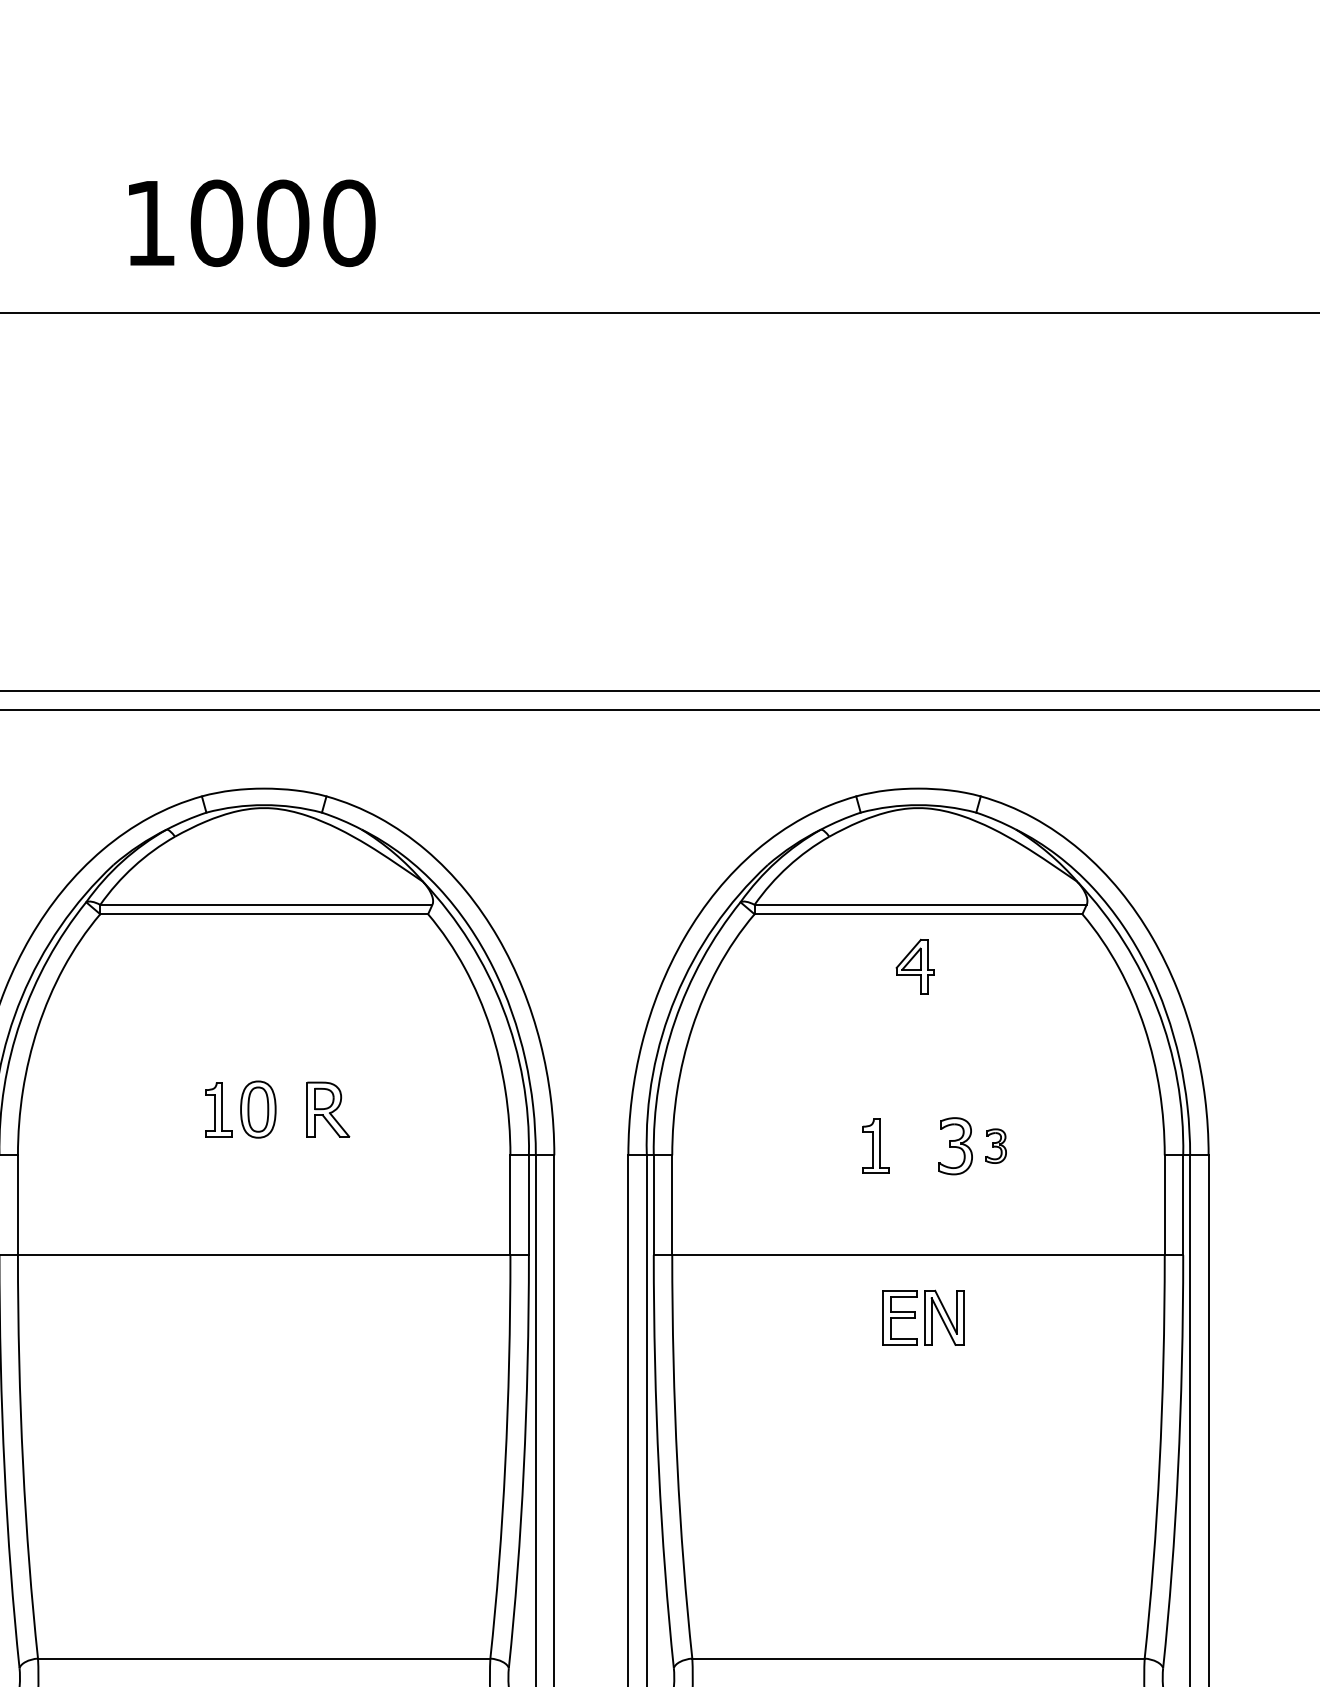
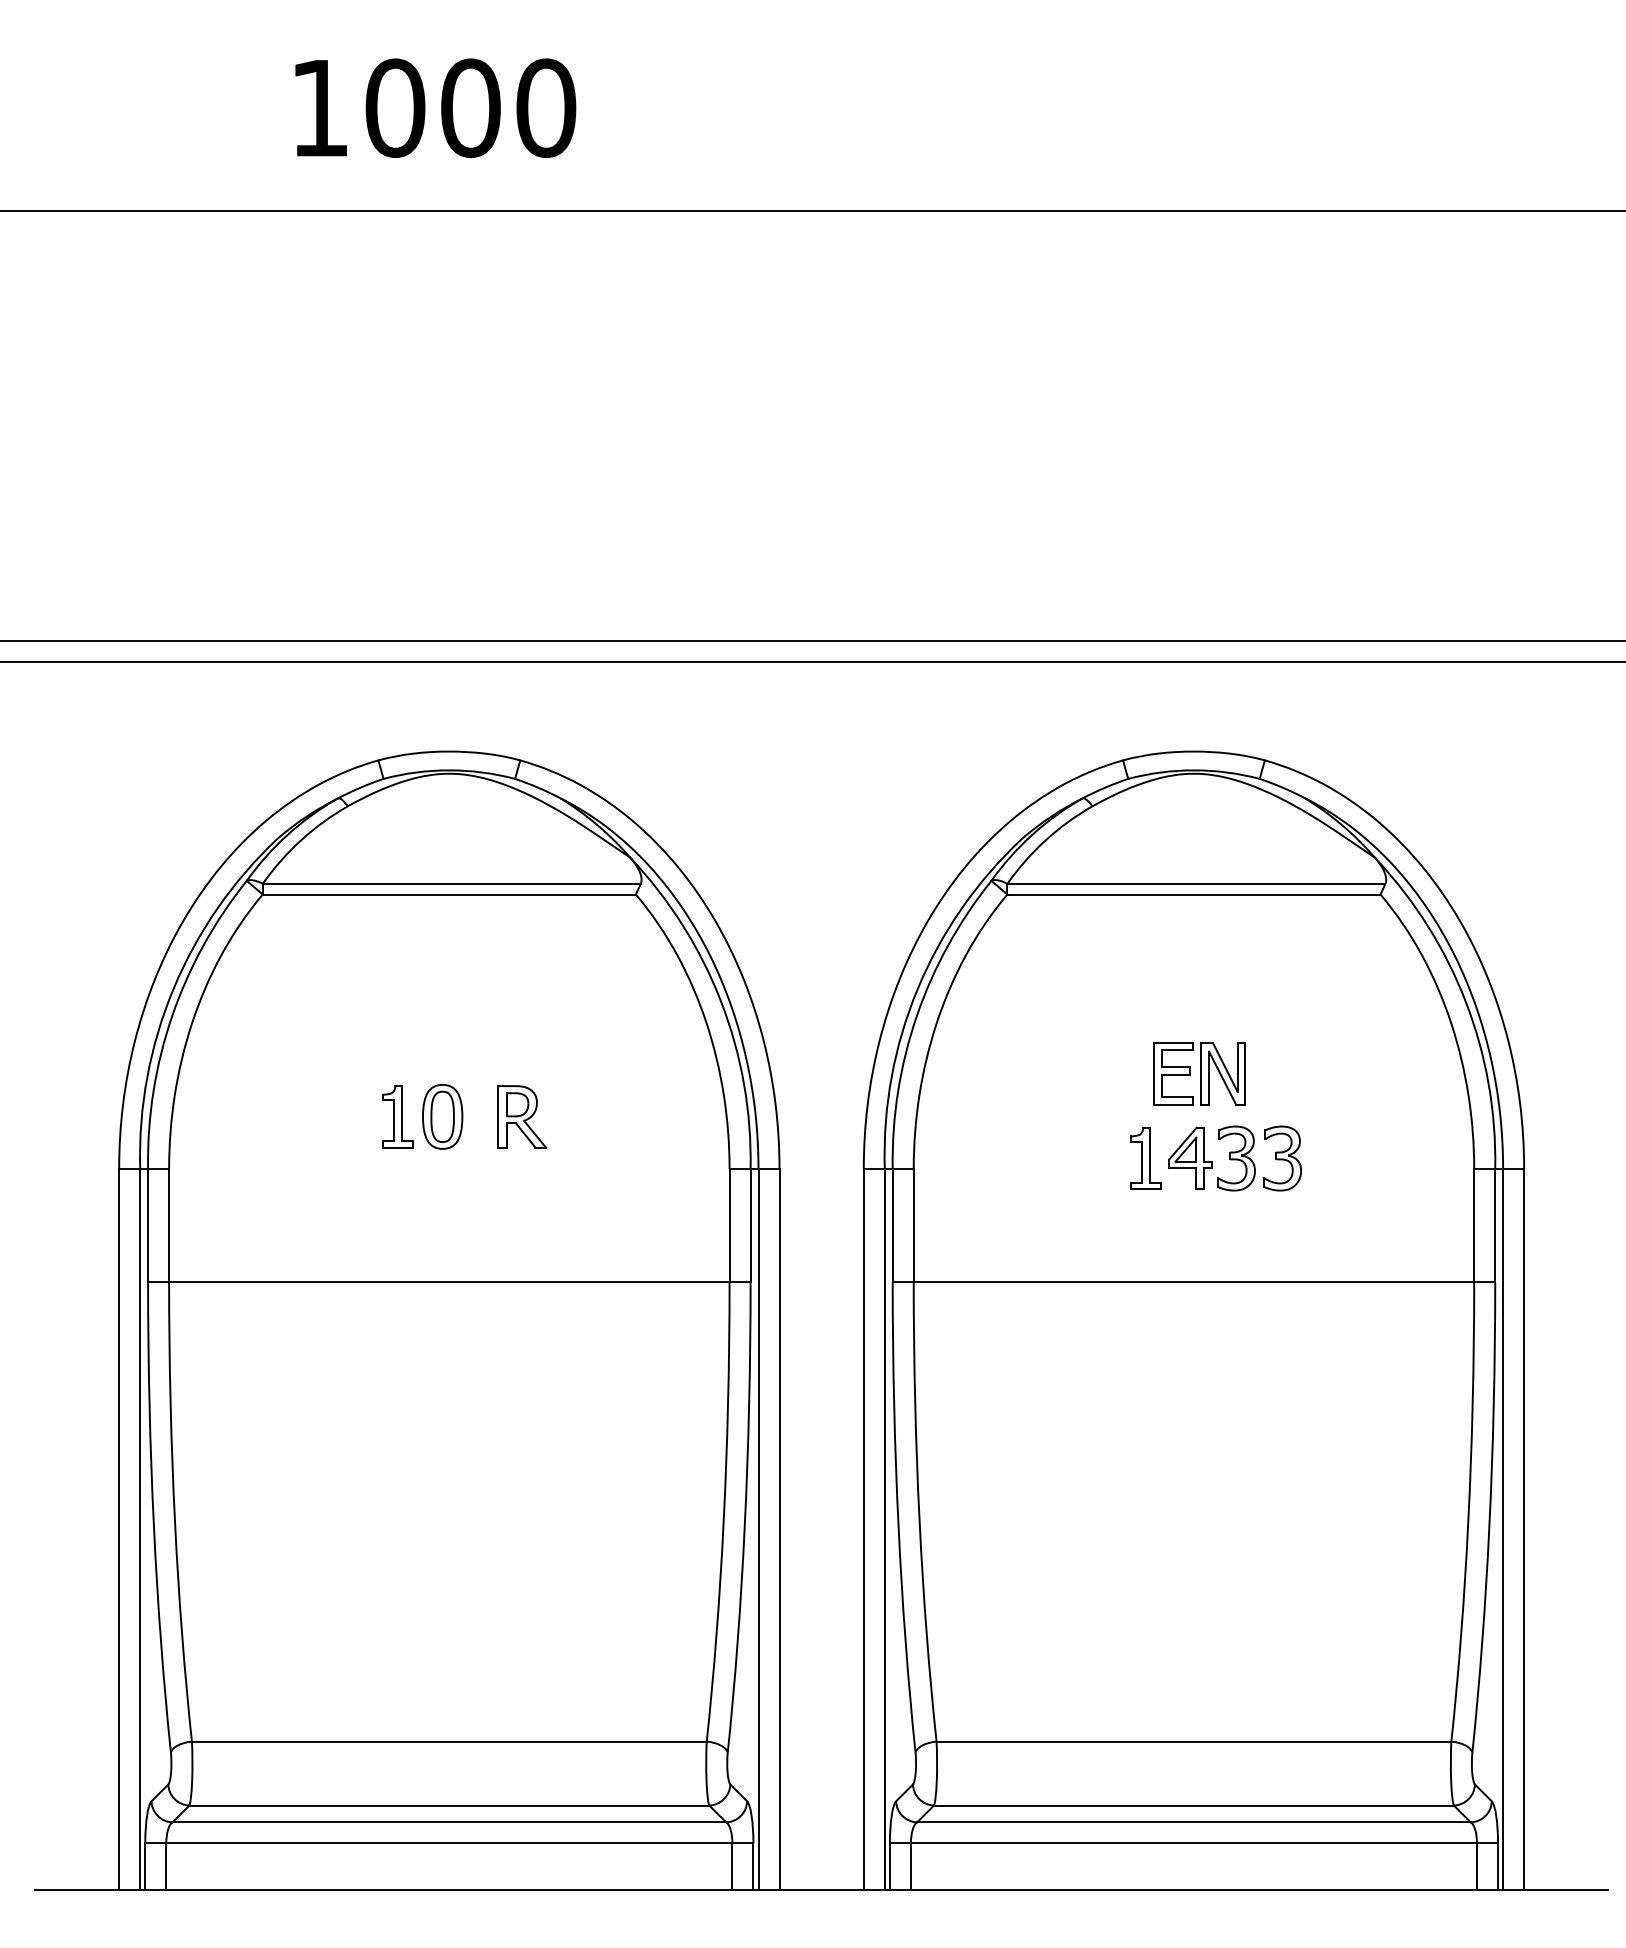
part: (915, 966) -> (1190, 1157), moved
part: (996, 1146) -> (1282, 1158), size x1.67
part: (923, 1317) -> (1199, 1073), moved

